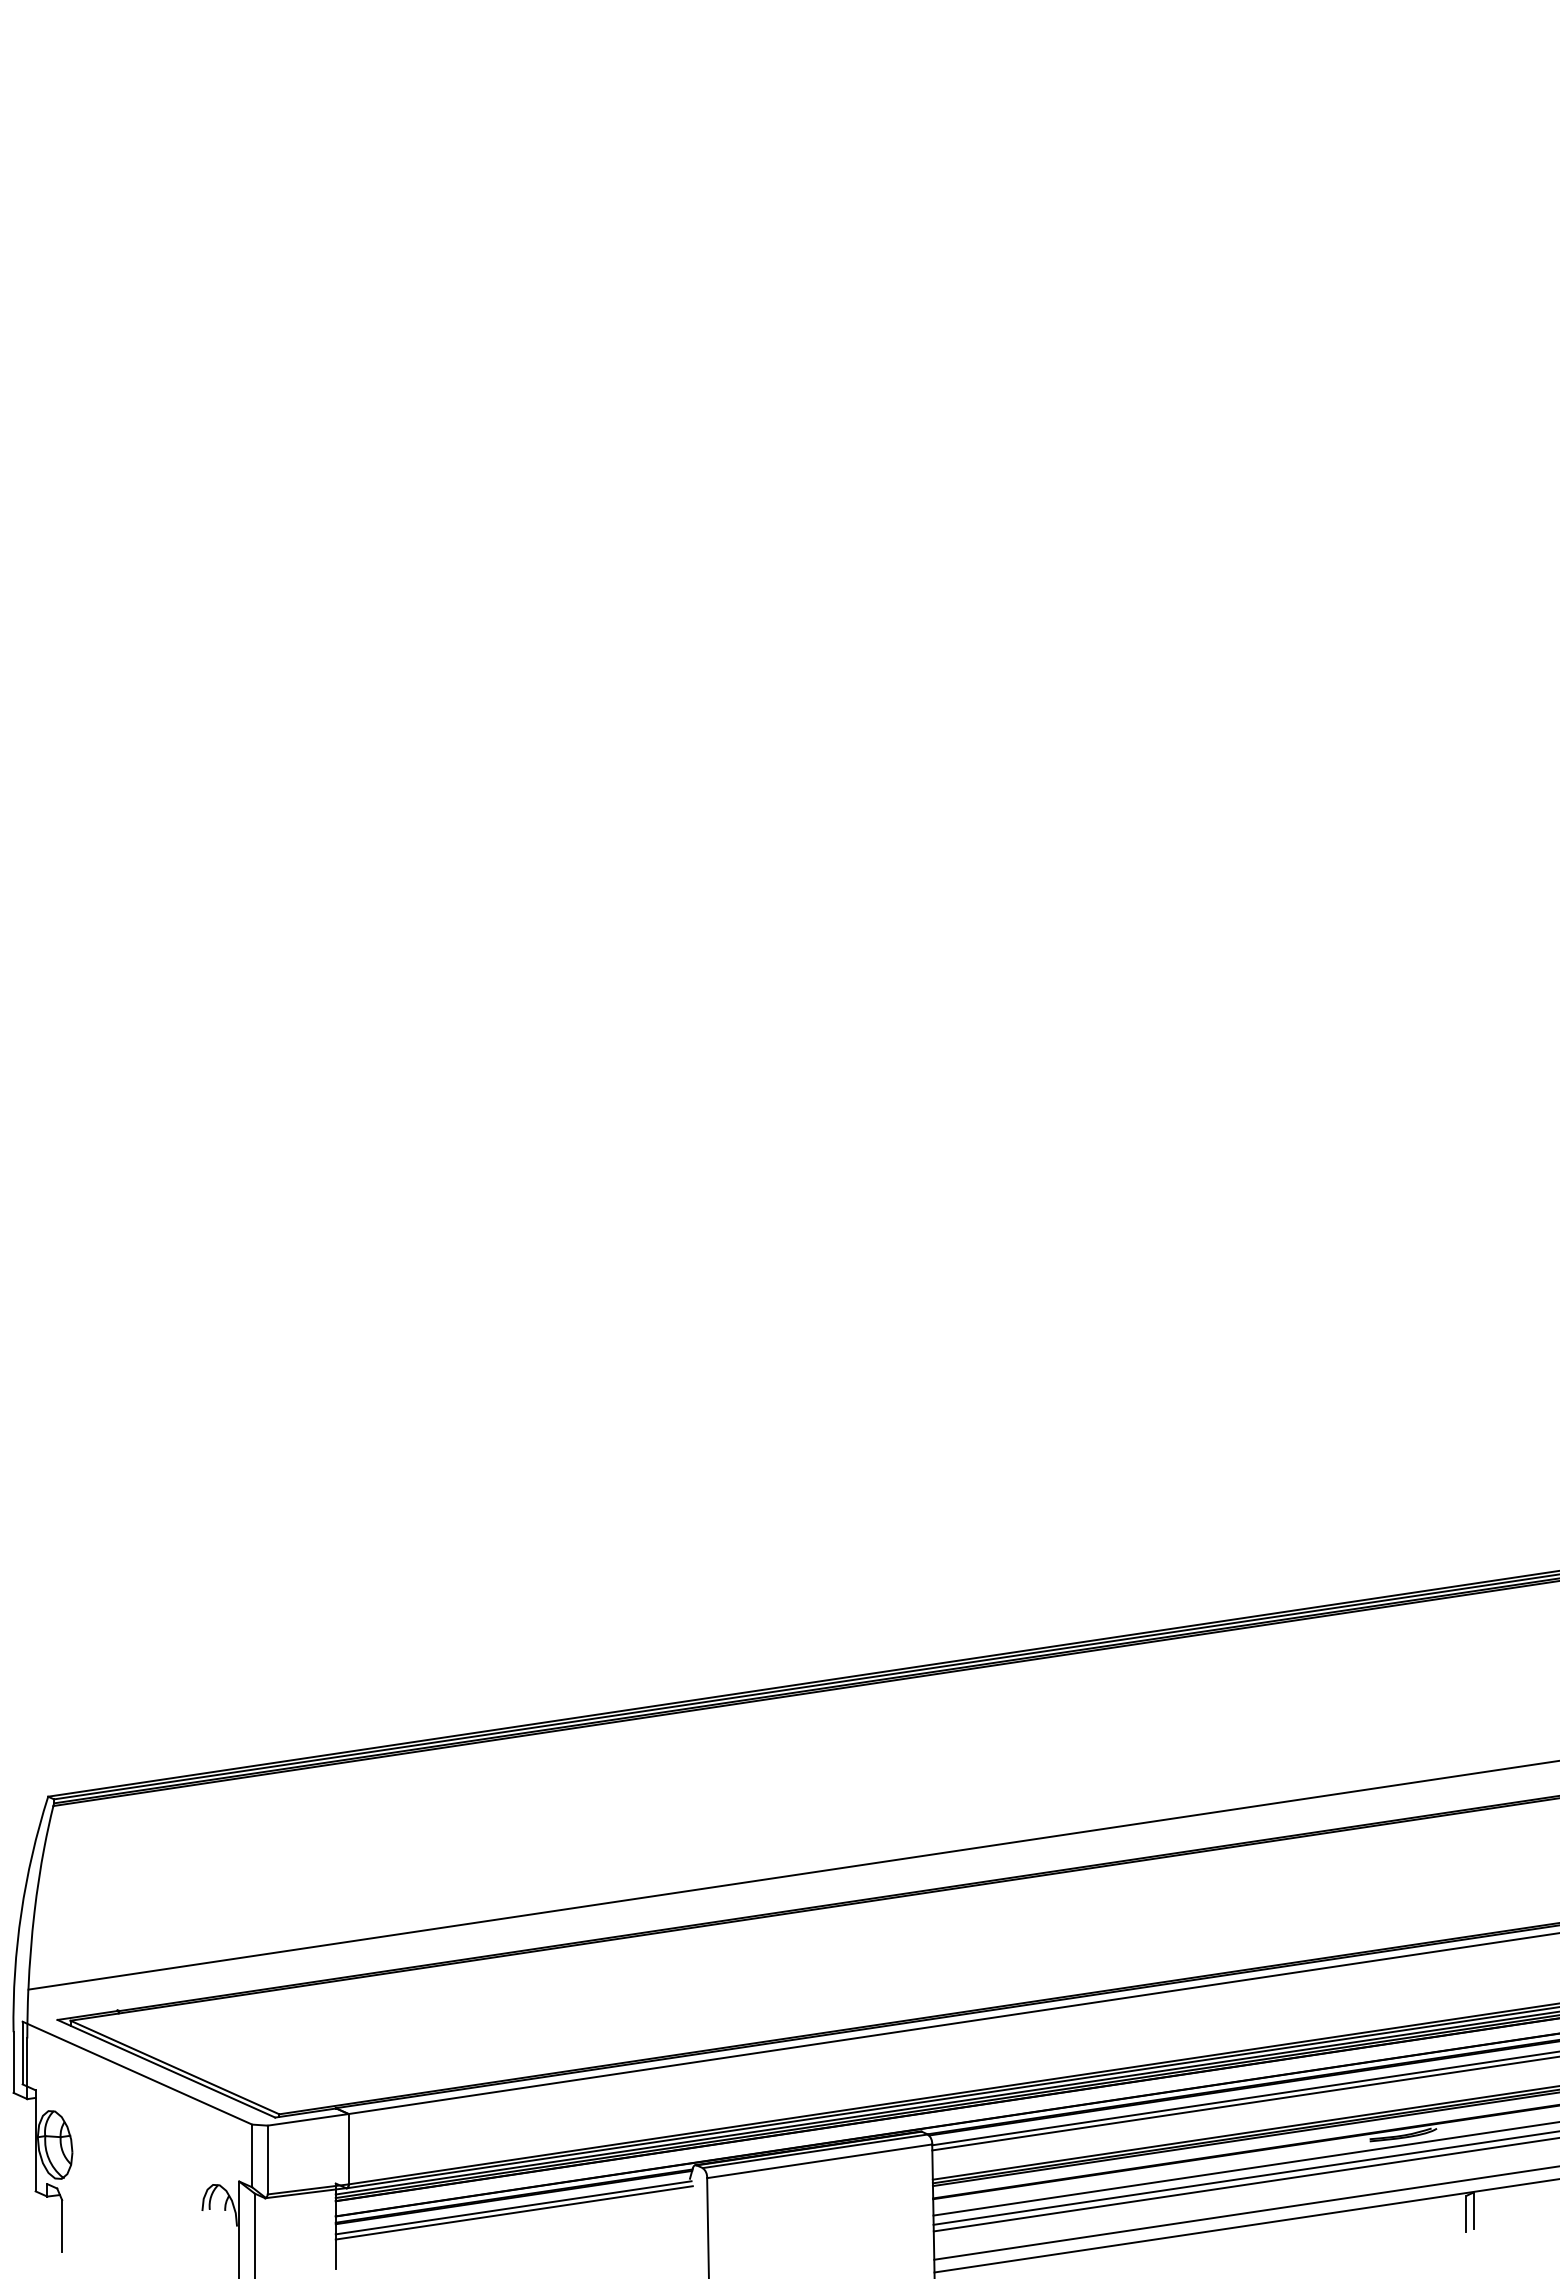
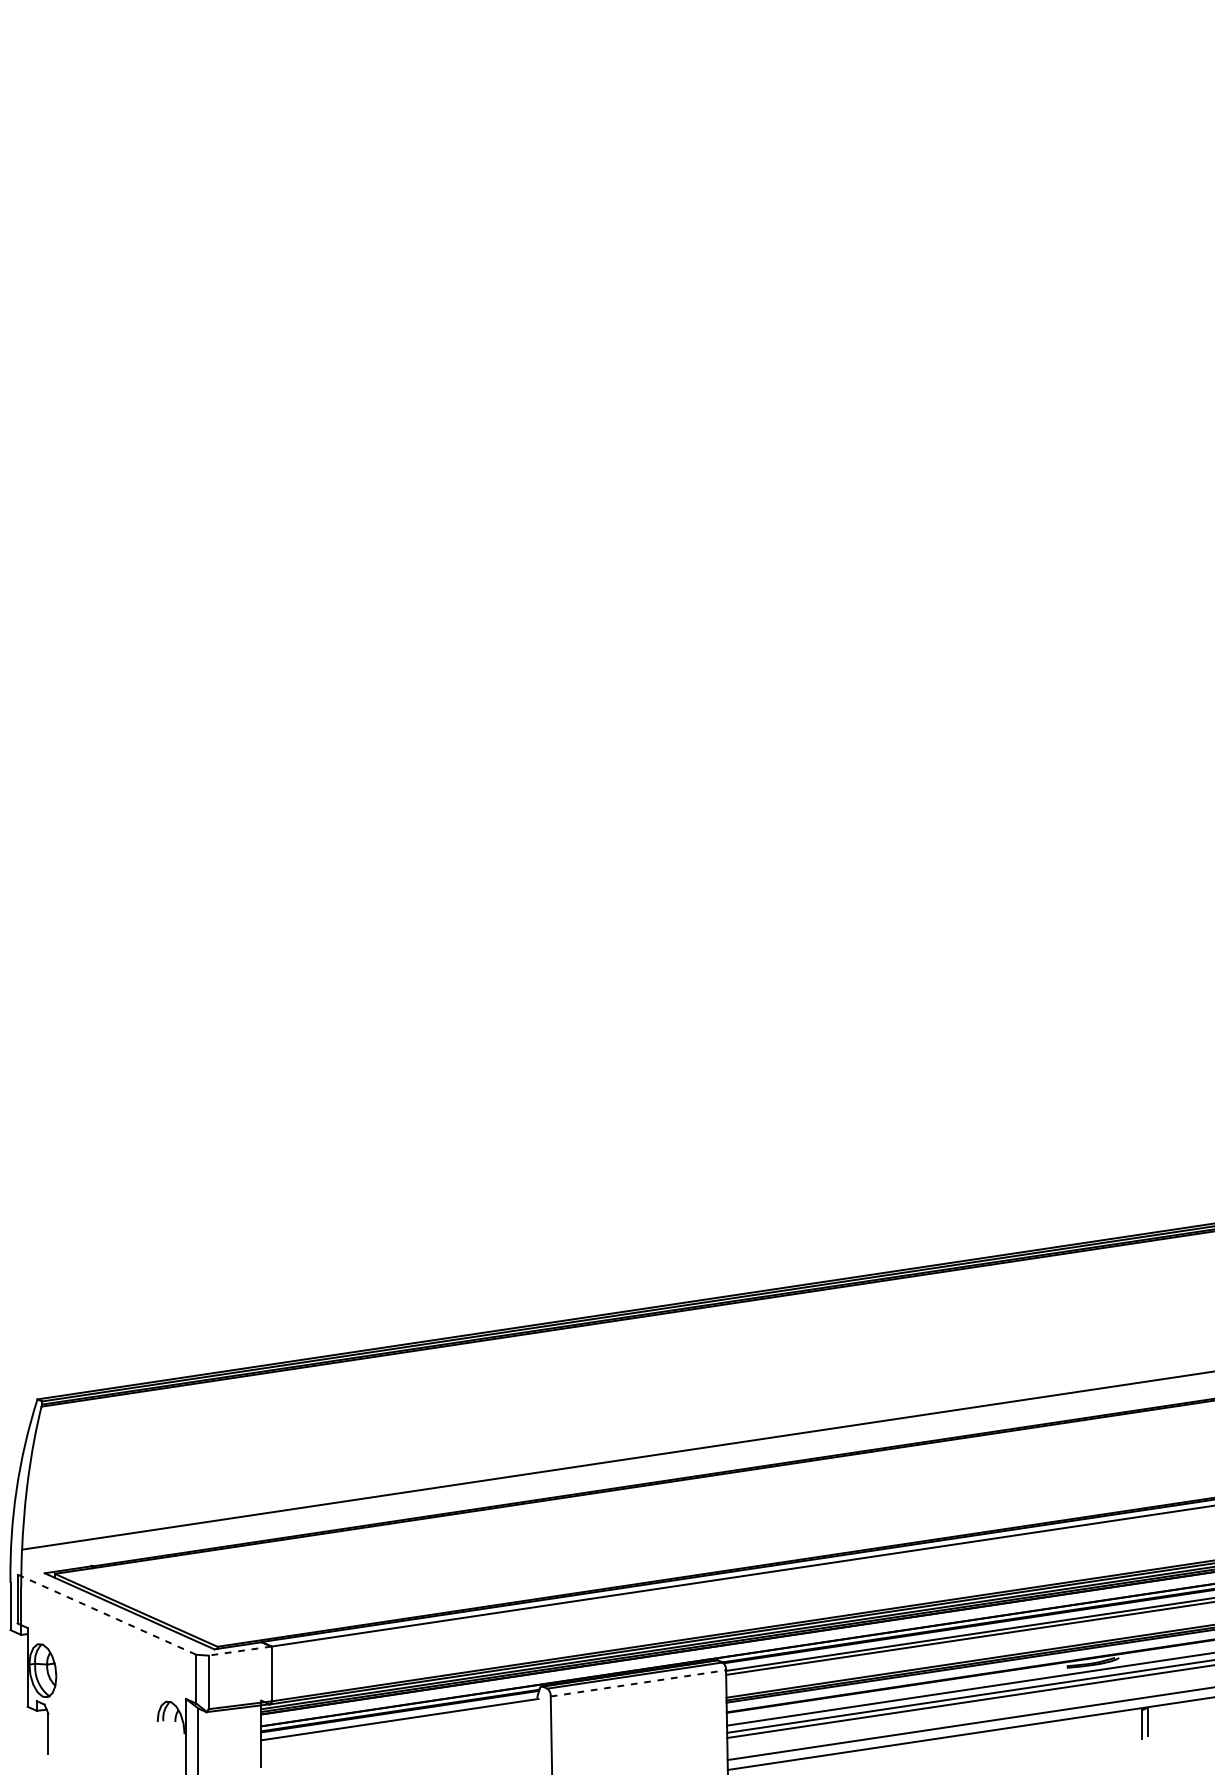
line: (137, 2073) -> (107, 1614), solid -> dashed
line: (308, 2119) -> (240, 1650), solid -> dashed
line: (819, 2161) -> (638, 1683), solid -> dashed
line: (513, 2212) -> (399, 1723), removed

